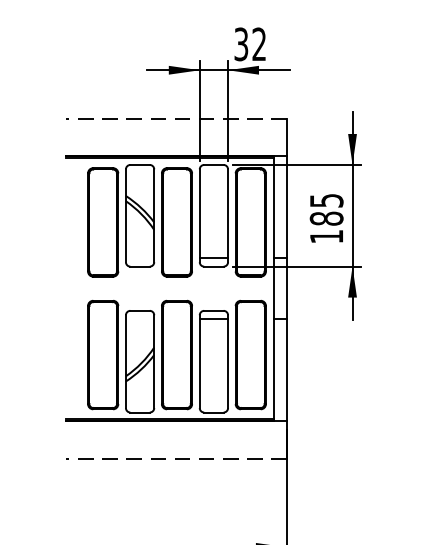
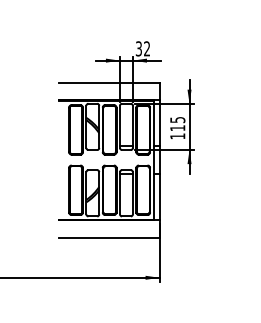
line: (174, 118) -> (108, 82), dashed -> solid
text: (326, 219) -> (177, 128), 185 -> 115
line: (174, 458) -> (108, 237), dashed -> solid

